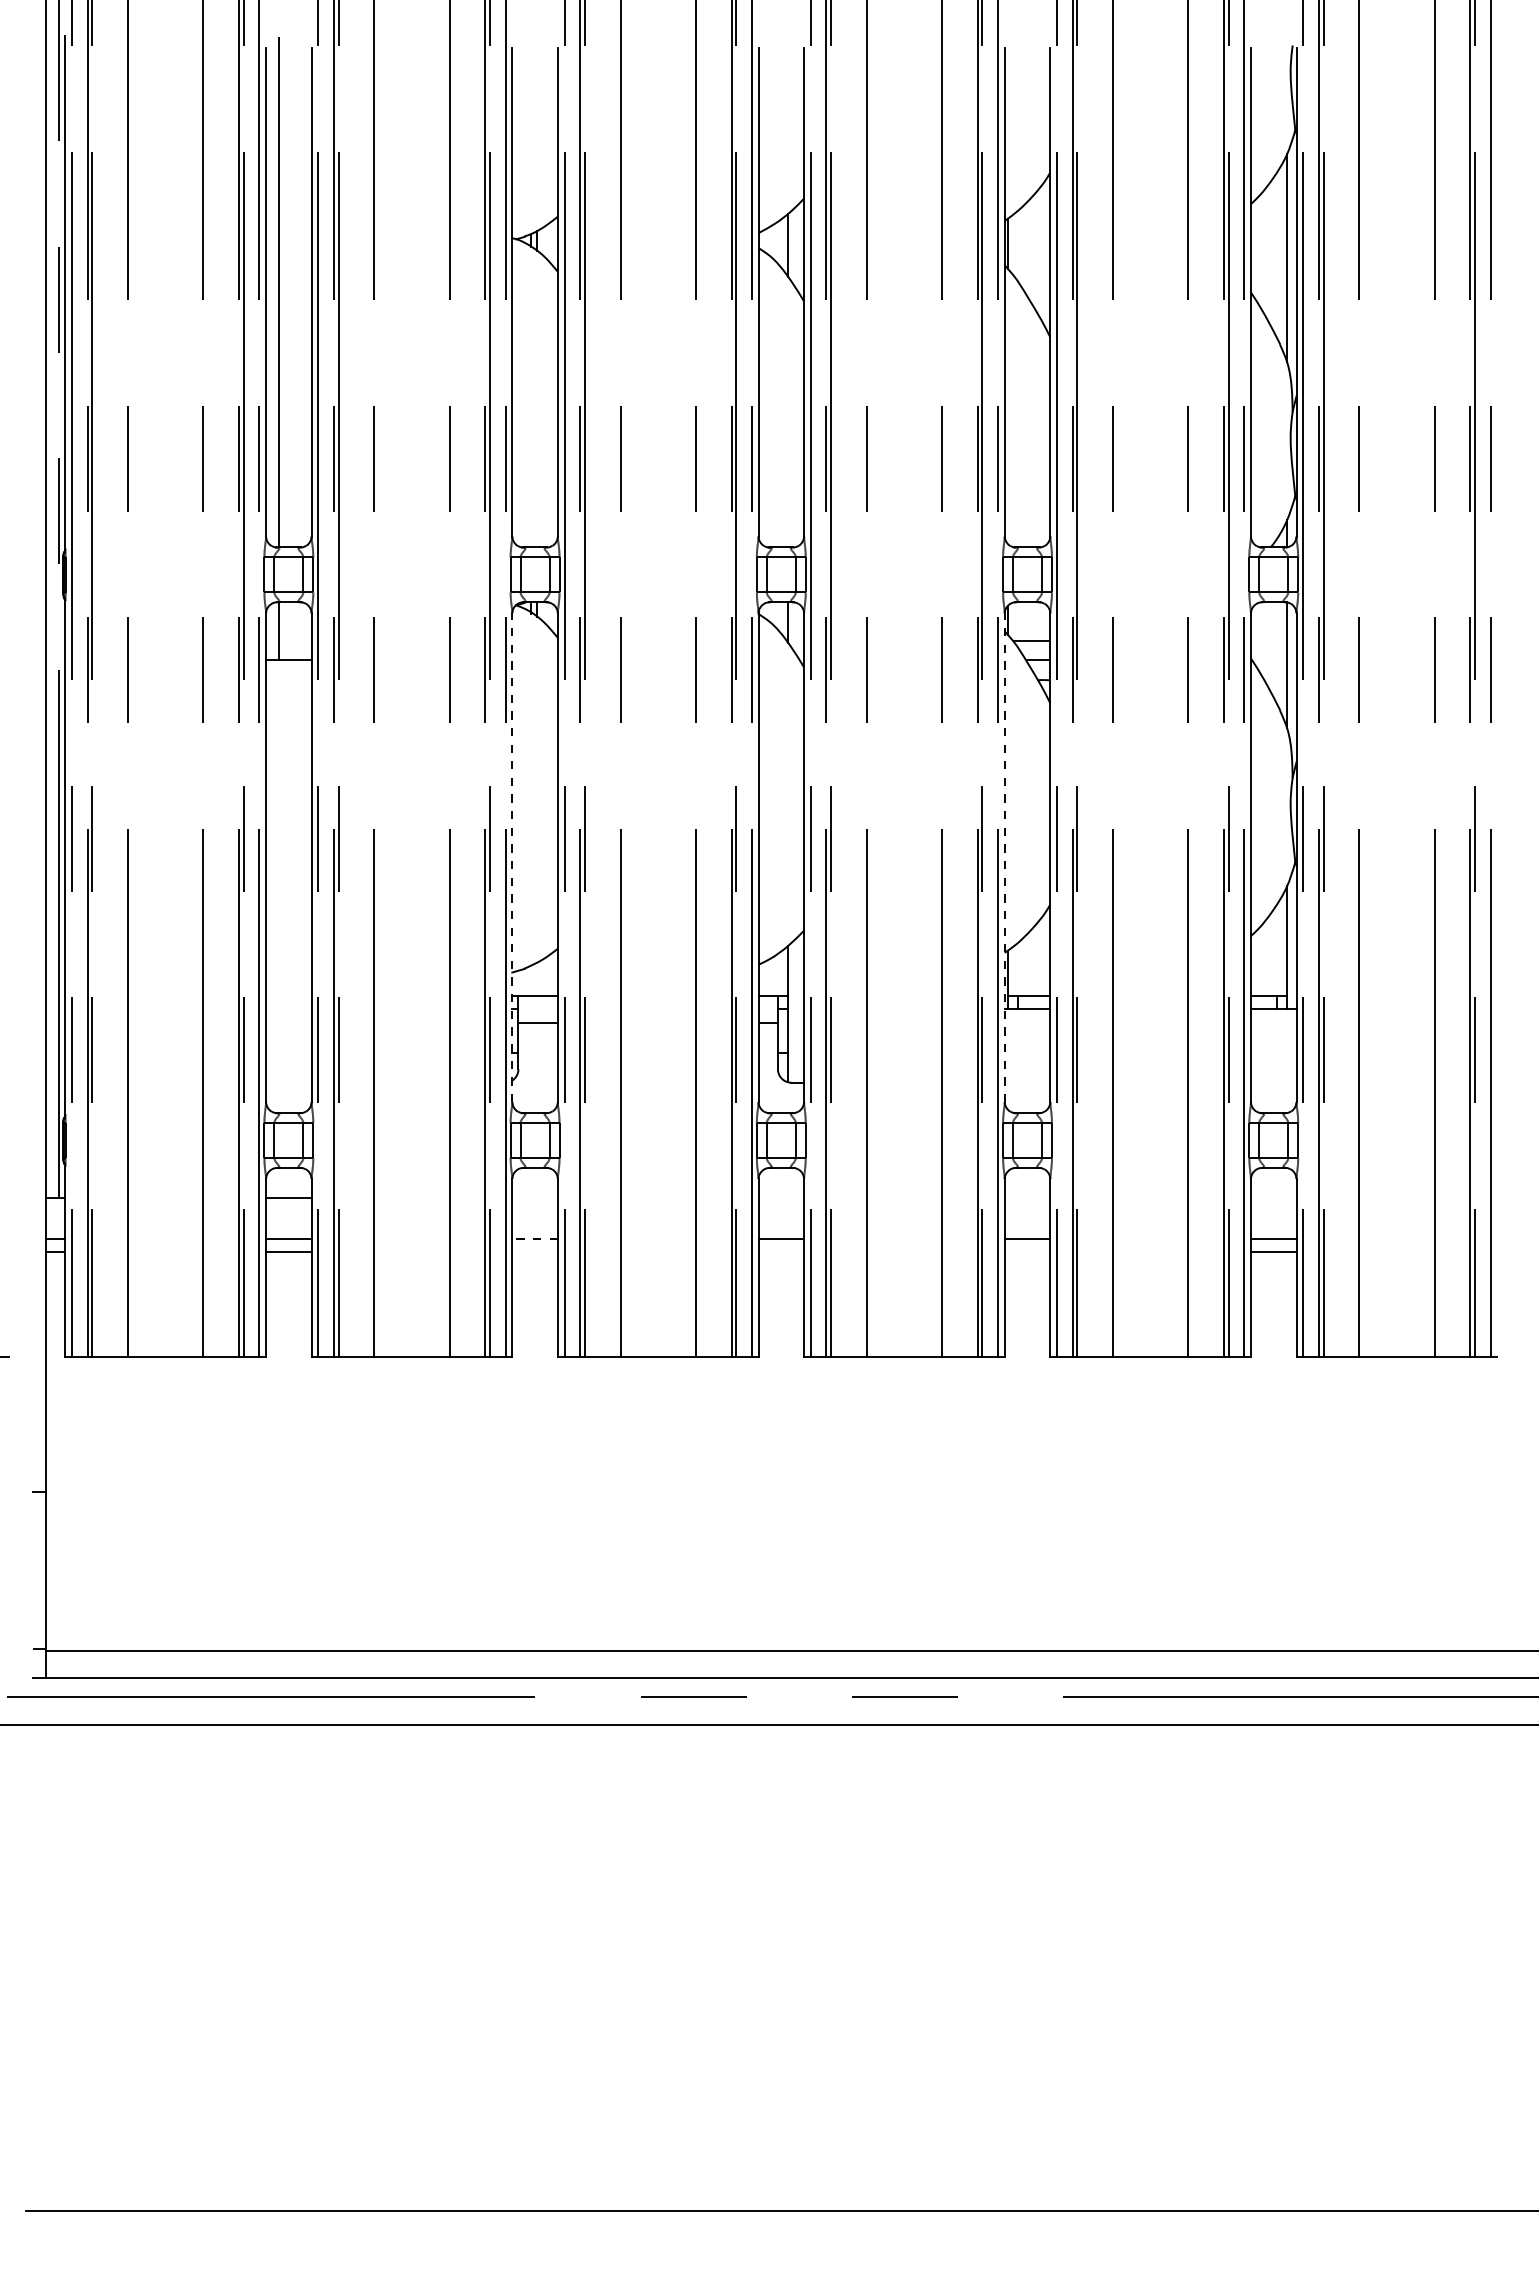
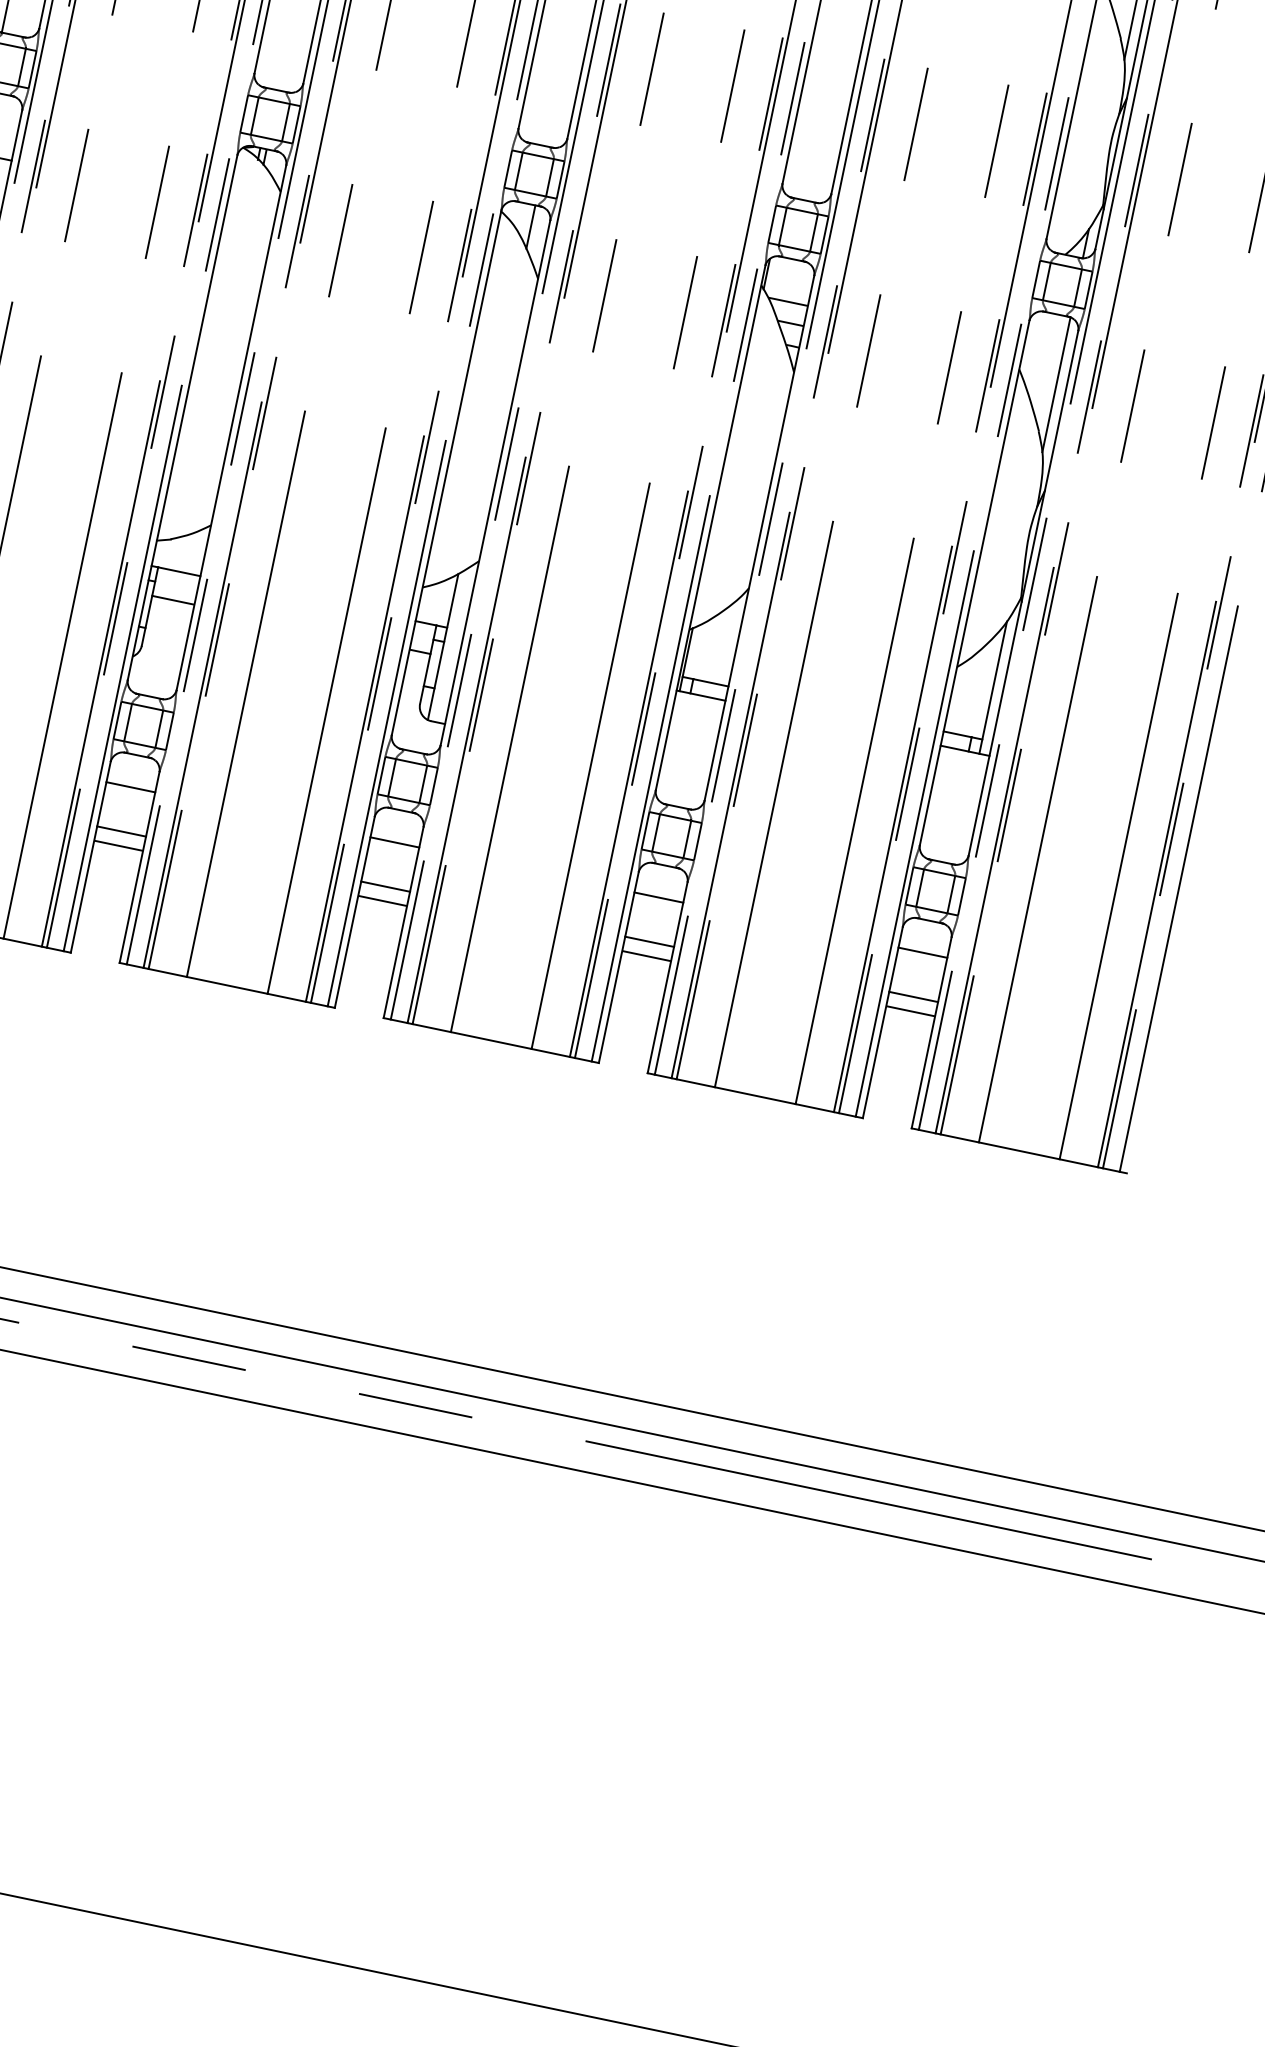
line: (512, 857) -> (182, 417), dashed -> solid
line: (1004, 857) -> (710, 527), dashed -> solid
line: (534, 1197) -> (130, 786), added
line: (781, 1197) -> (395, 842), added
line: (1027, 1197) -> (658, 897), added
line: (1273, 1197) -> (922, 952), added
line: (535, 1239) -> (121, 832), dashed -> solid
line: (534, 1252) -> (117, 845), added
line: (781, 1252) -> (382, 901), added
line: (1027, 1252) -> (646, 956), added

